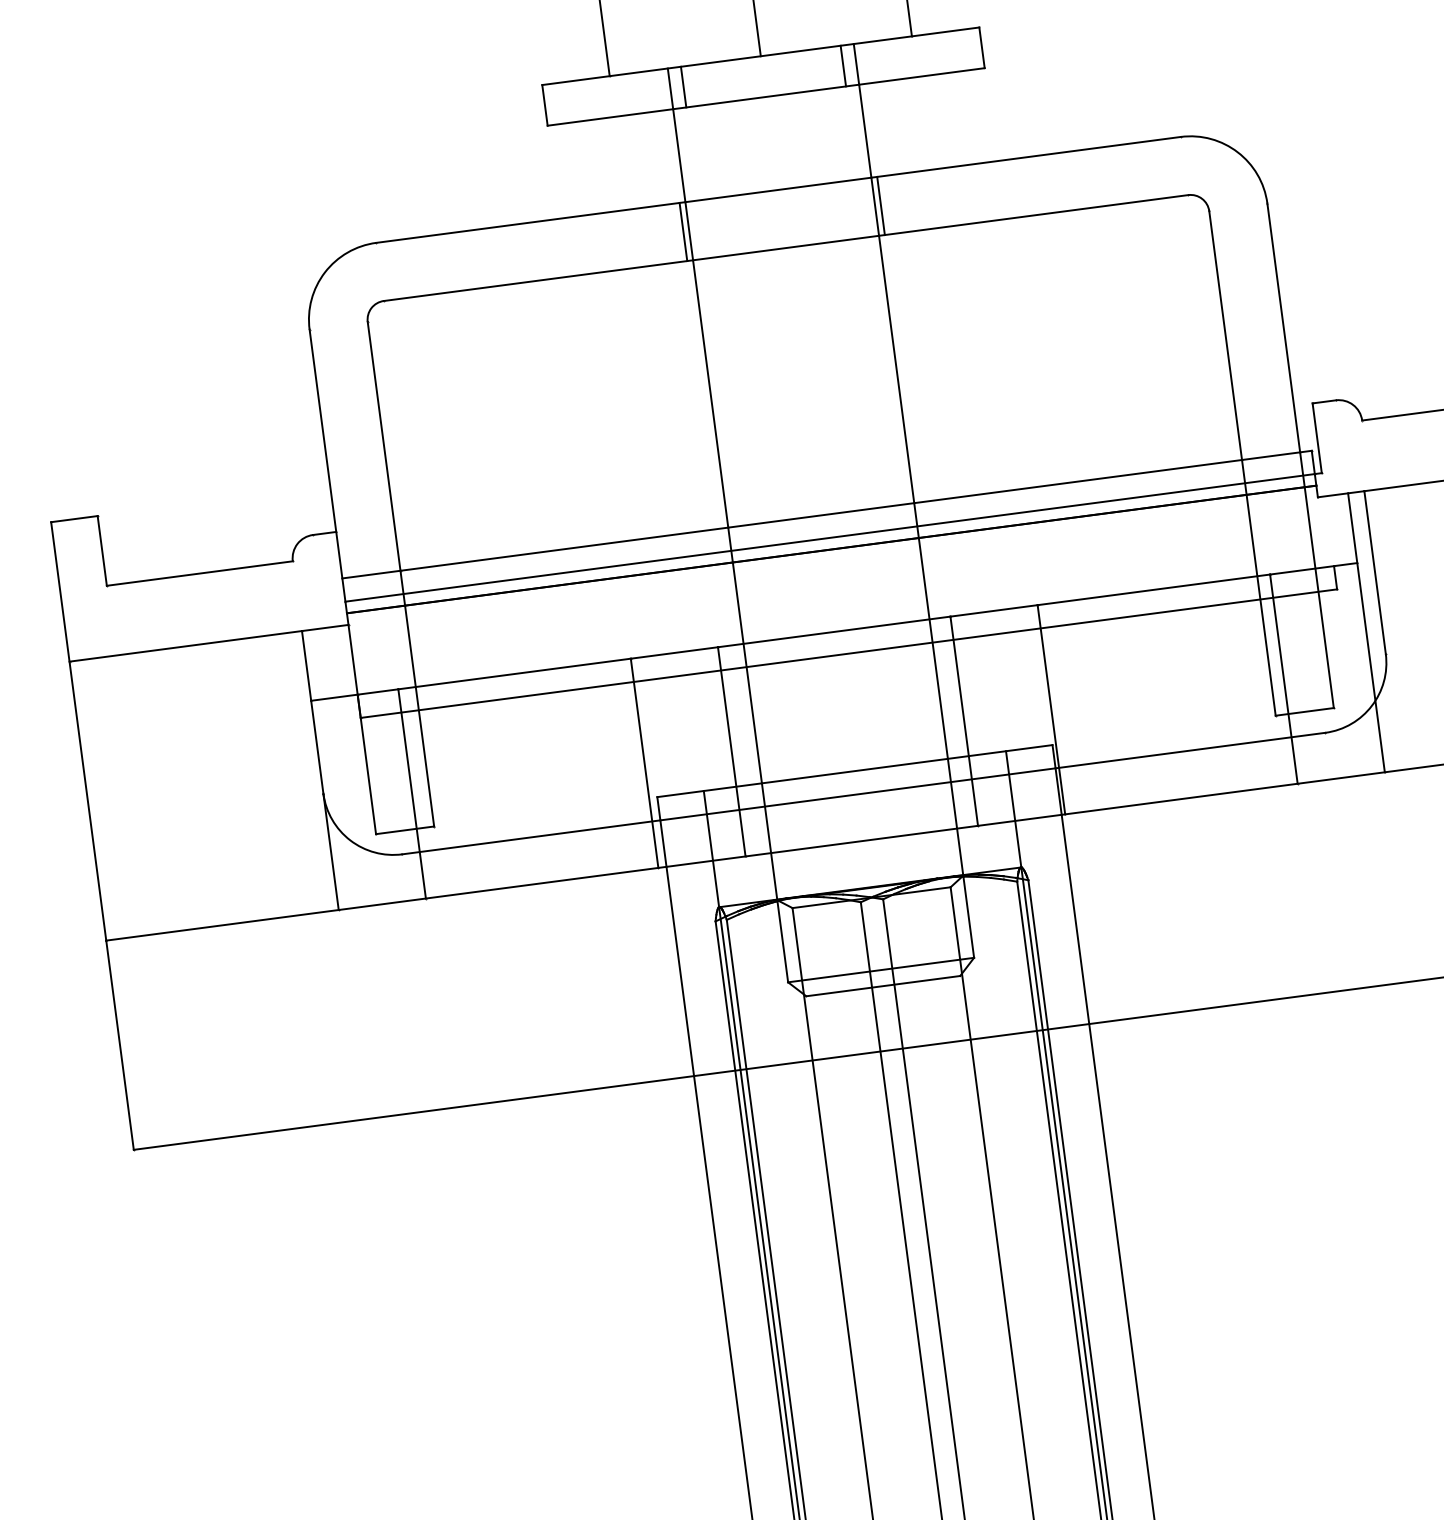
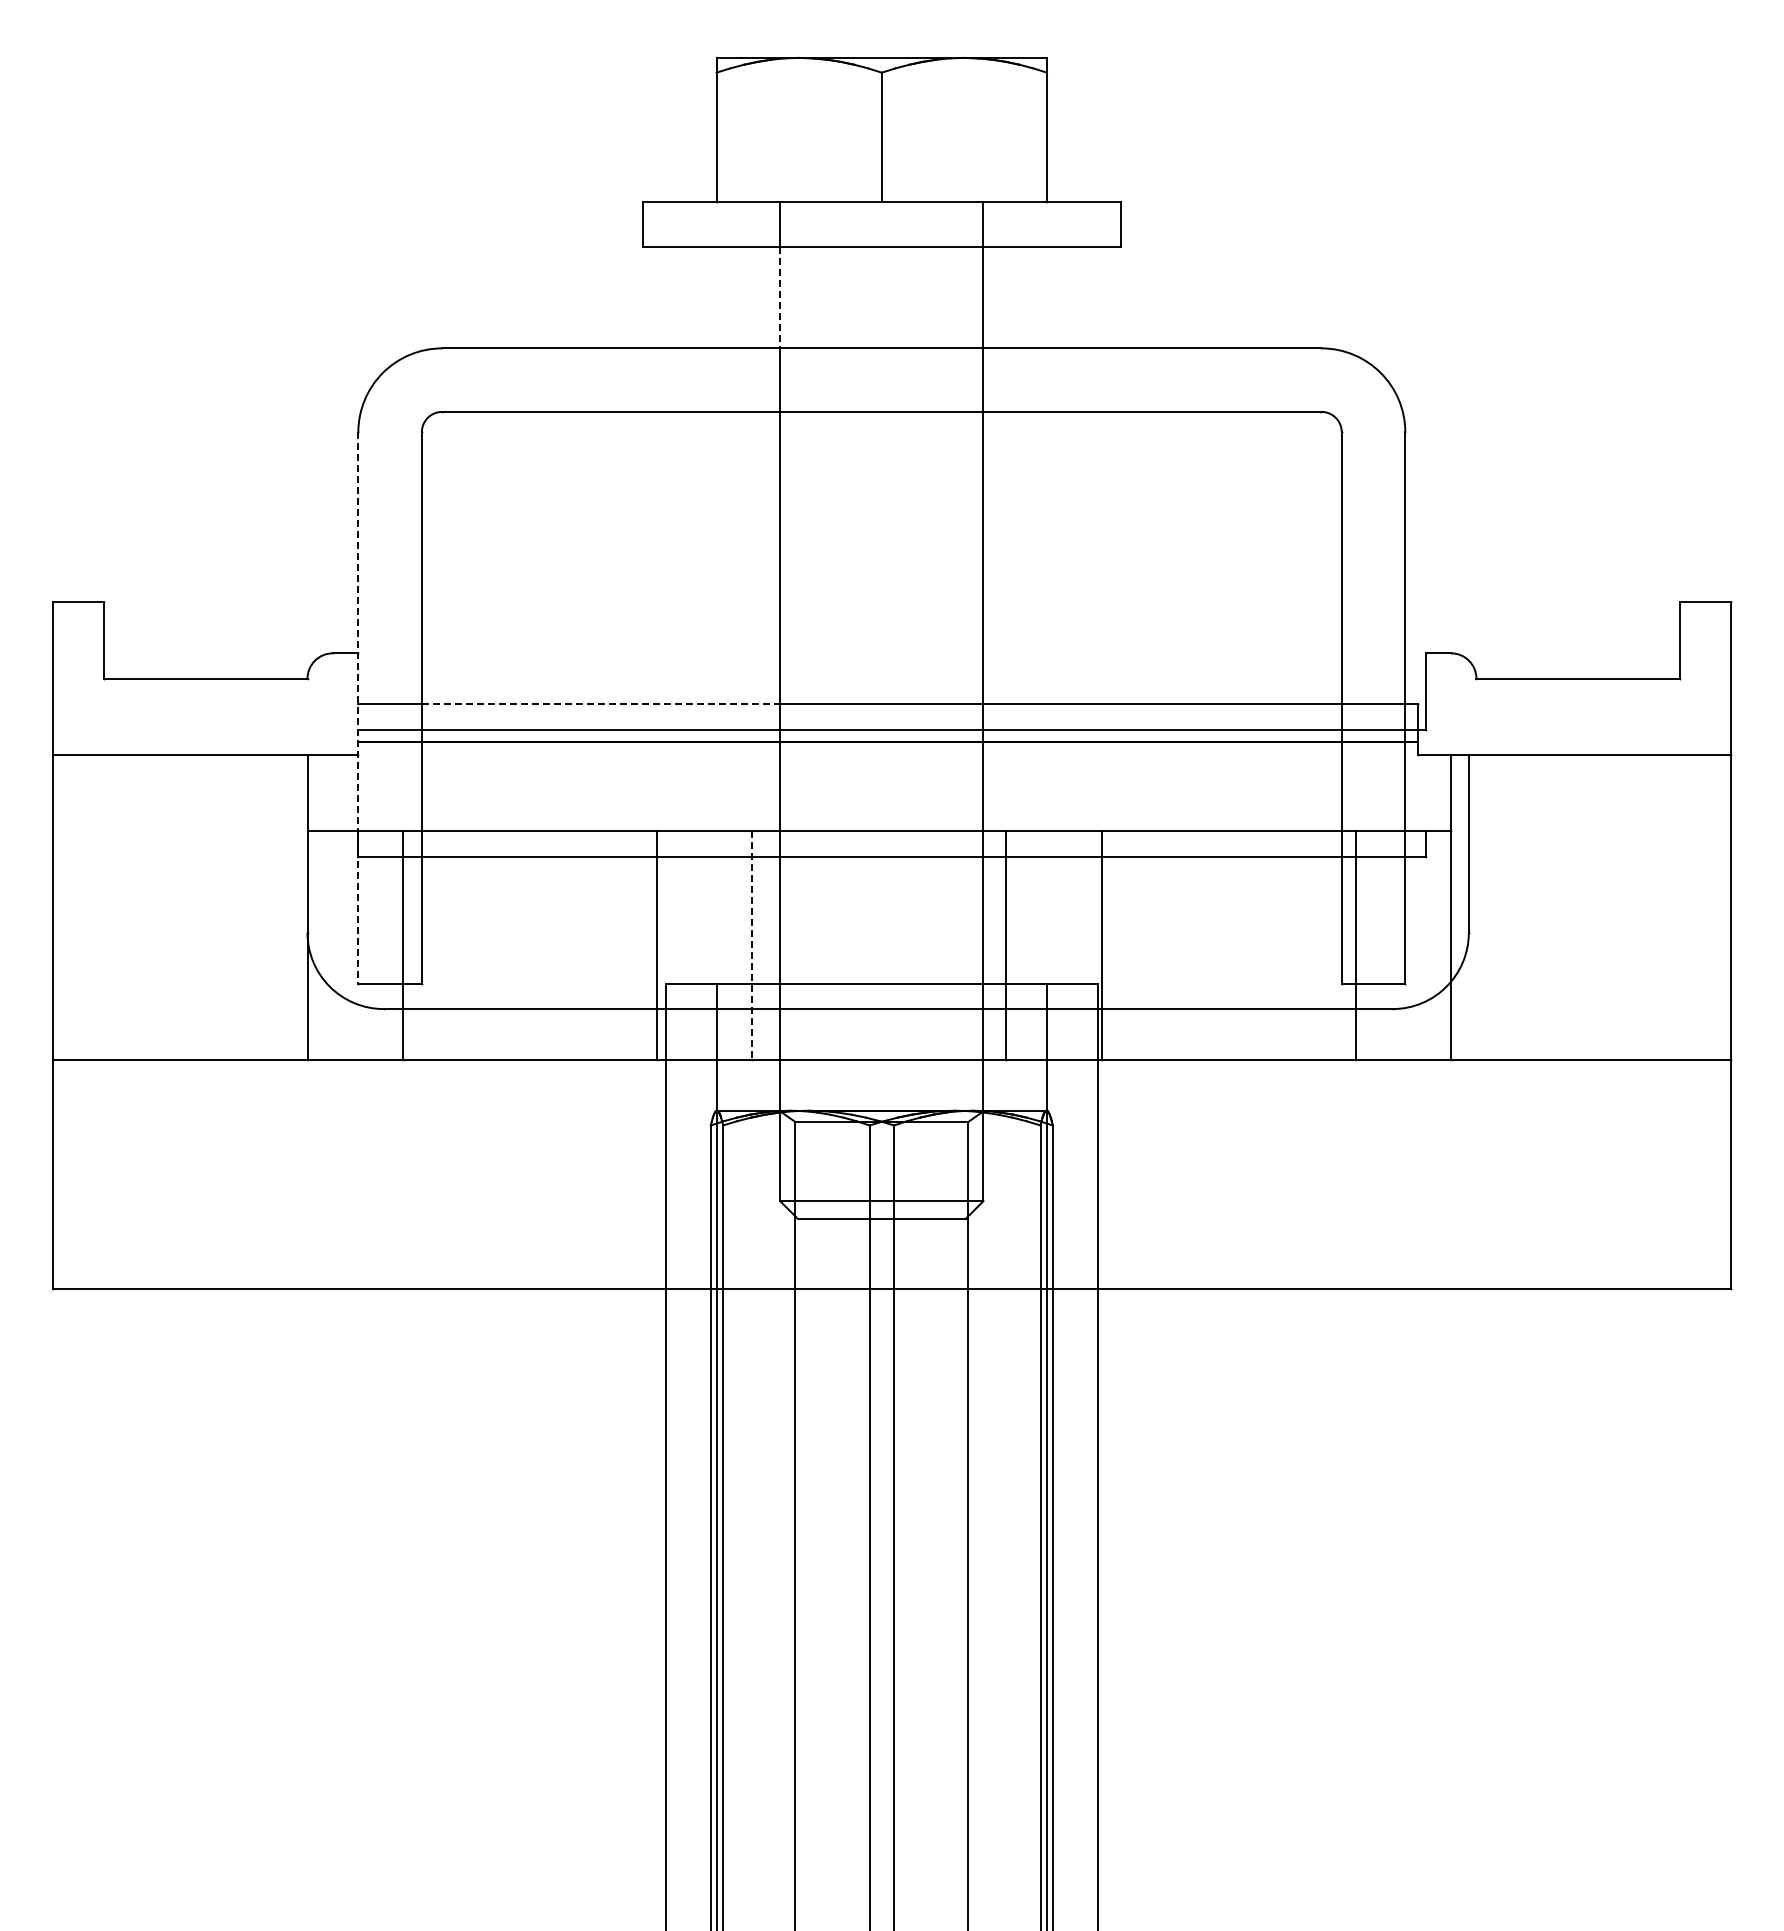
line: (843, 66) -> (969, 224), removed
line: (683, 87) -> (794, 224), removed
line: (679, 155) -> (780, 297), solid -> dashed
line: (880, 205) -> (989, 379), removed
line: (683, 231) -> (773, 379), removed
line: (564, 549) -> (601, 704), solid -> dashed
line: (342, 581) -> (358, 707), solid -> dashed
line: (732, 752) -> (752, 946), solid -> dashed

